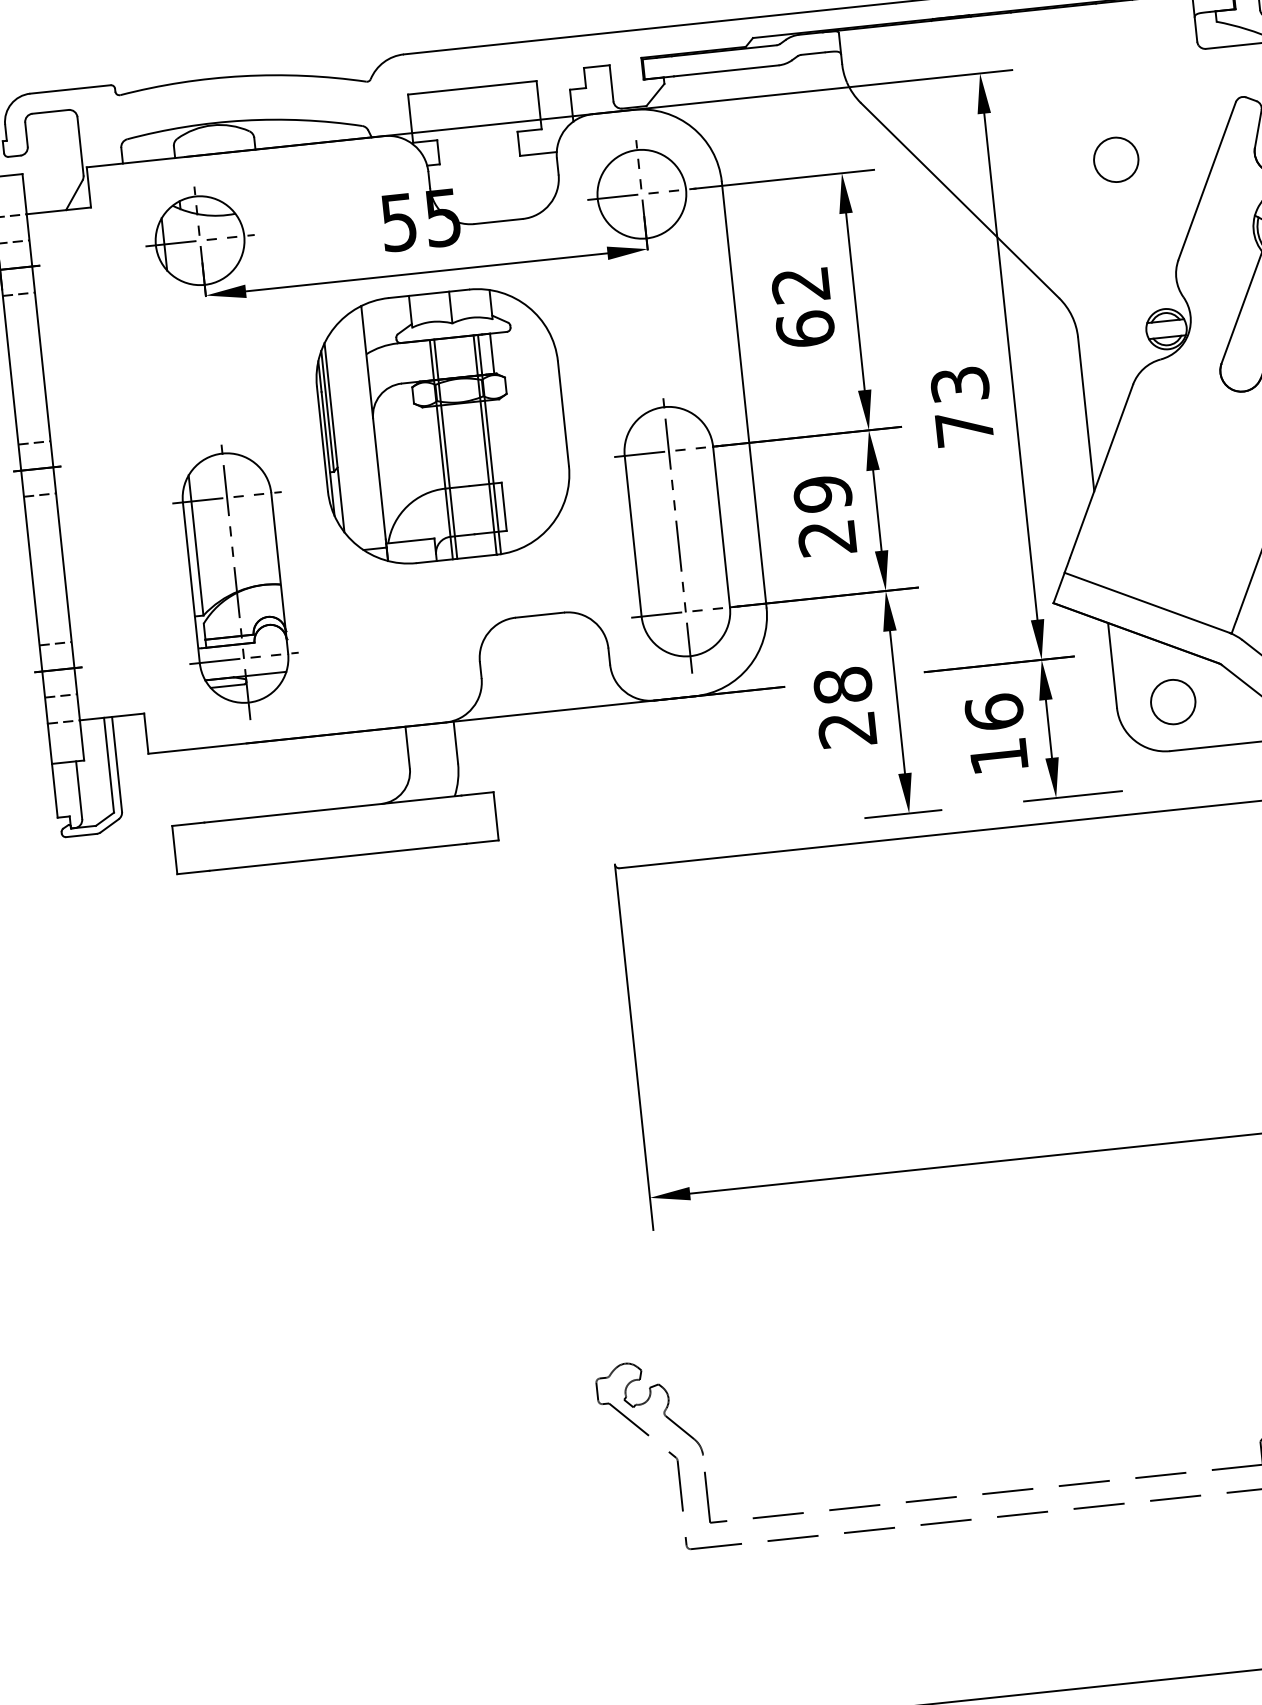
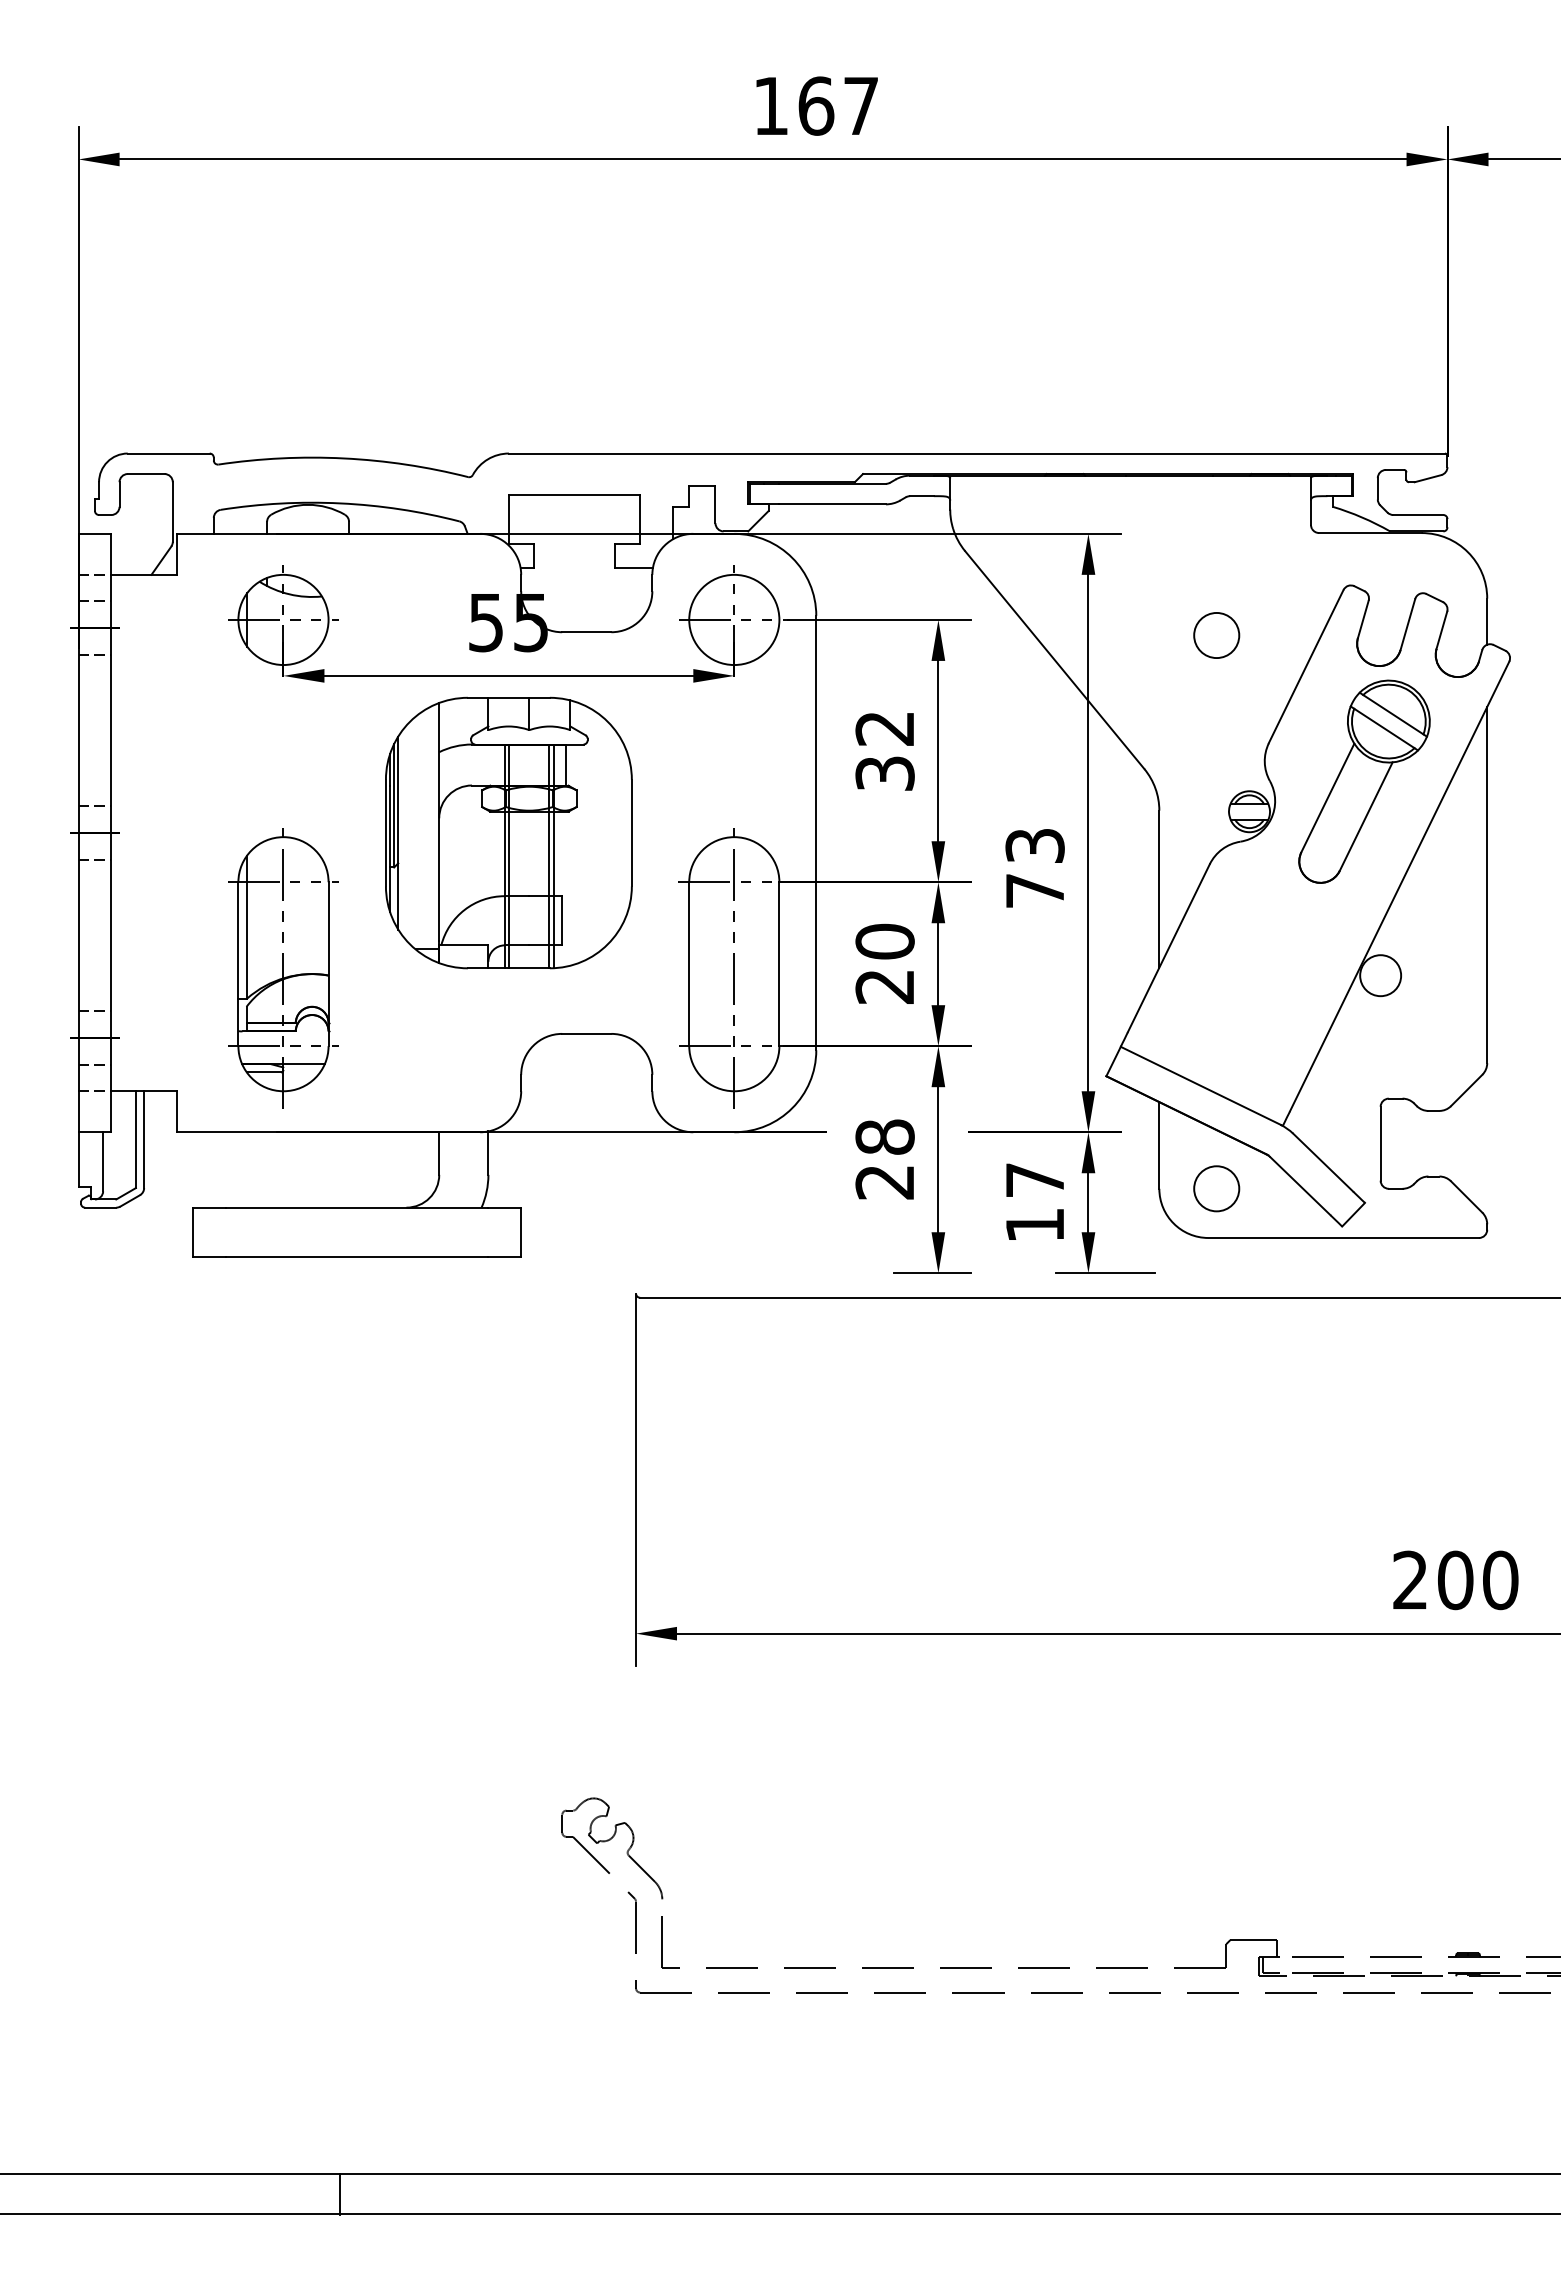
text: (804, 329) -> (884, 773), 62 -> 32
text: (822, 493) -> (884, 941), 29 -> 20
text: (993, 711) -> (1034, 1179), 16 -> 17

